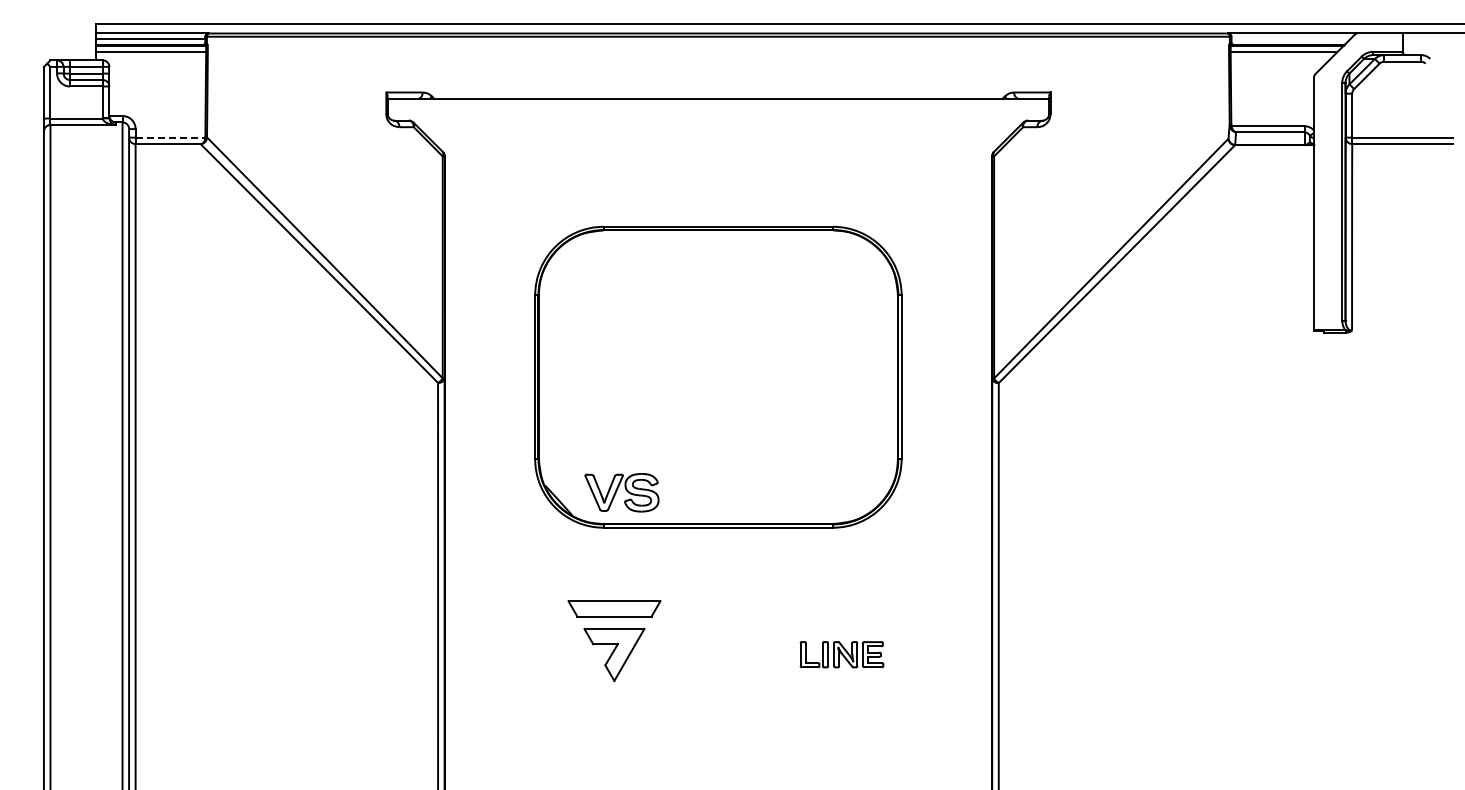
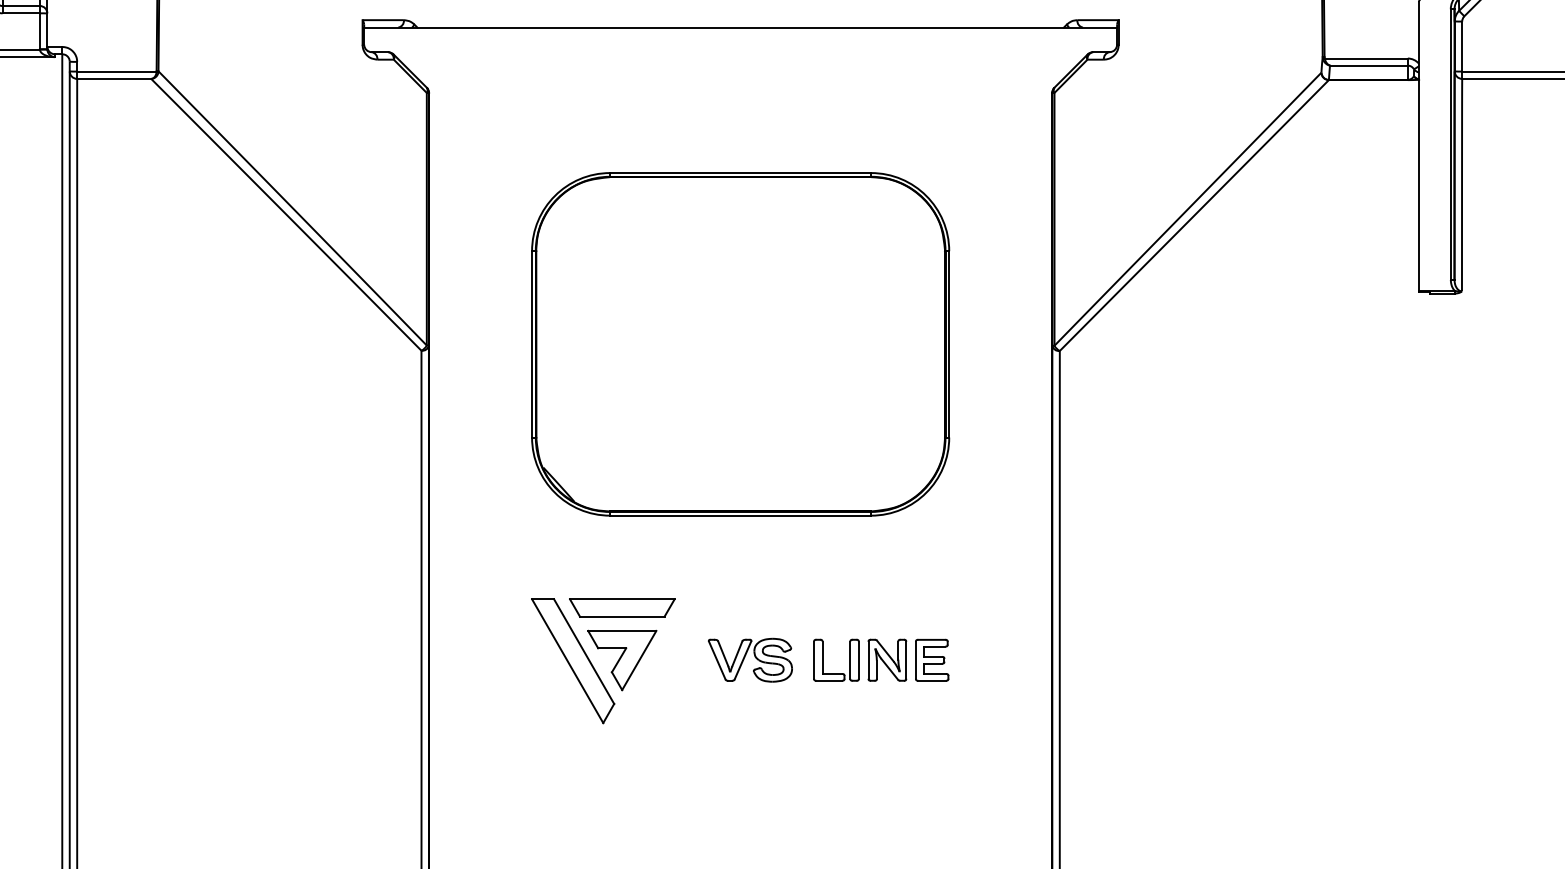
line: (170, 137) -> (116, 71), dashed -> solid
part: (621, 492) -> (749, 659), moved
part: (841, 654) -> (880, 659), size x1.43
part: (571, 655) -> (573, 661), added

